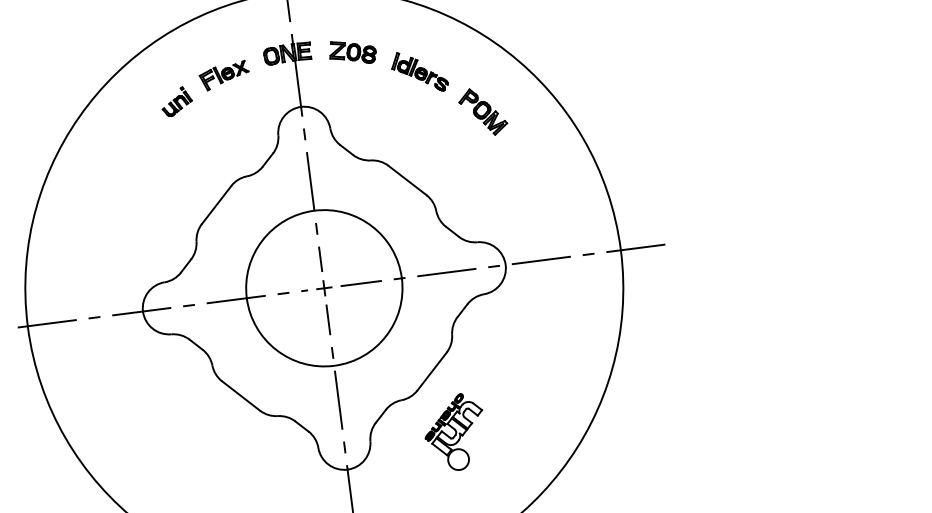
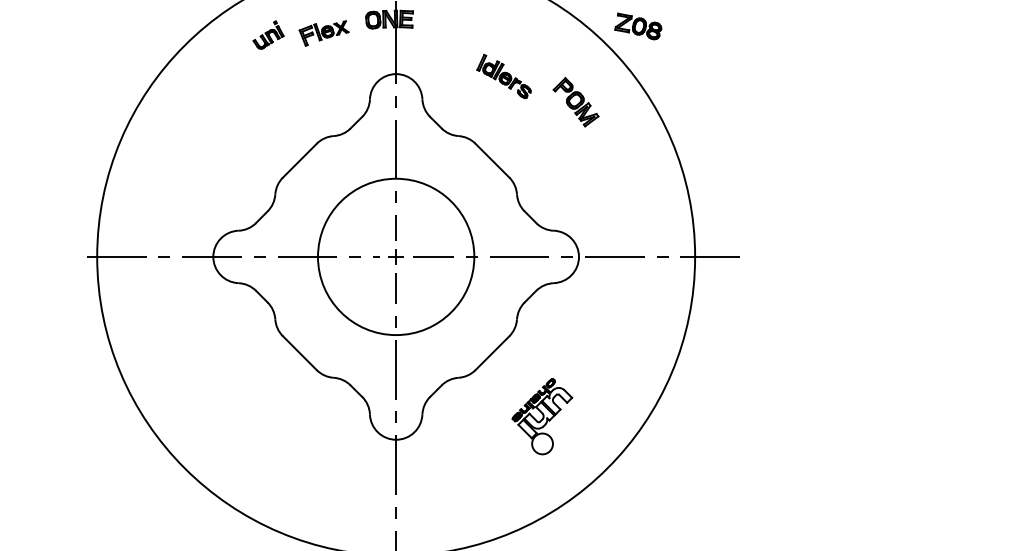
part: (352, 52) -> (638, 26), moved
part: (418, 72) -> (503, 76), moved
part: (176, 101) -> (268, 34), moved
part: (455, 432) -> (542, 416), moved

